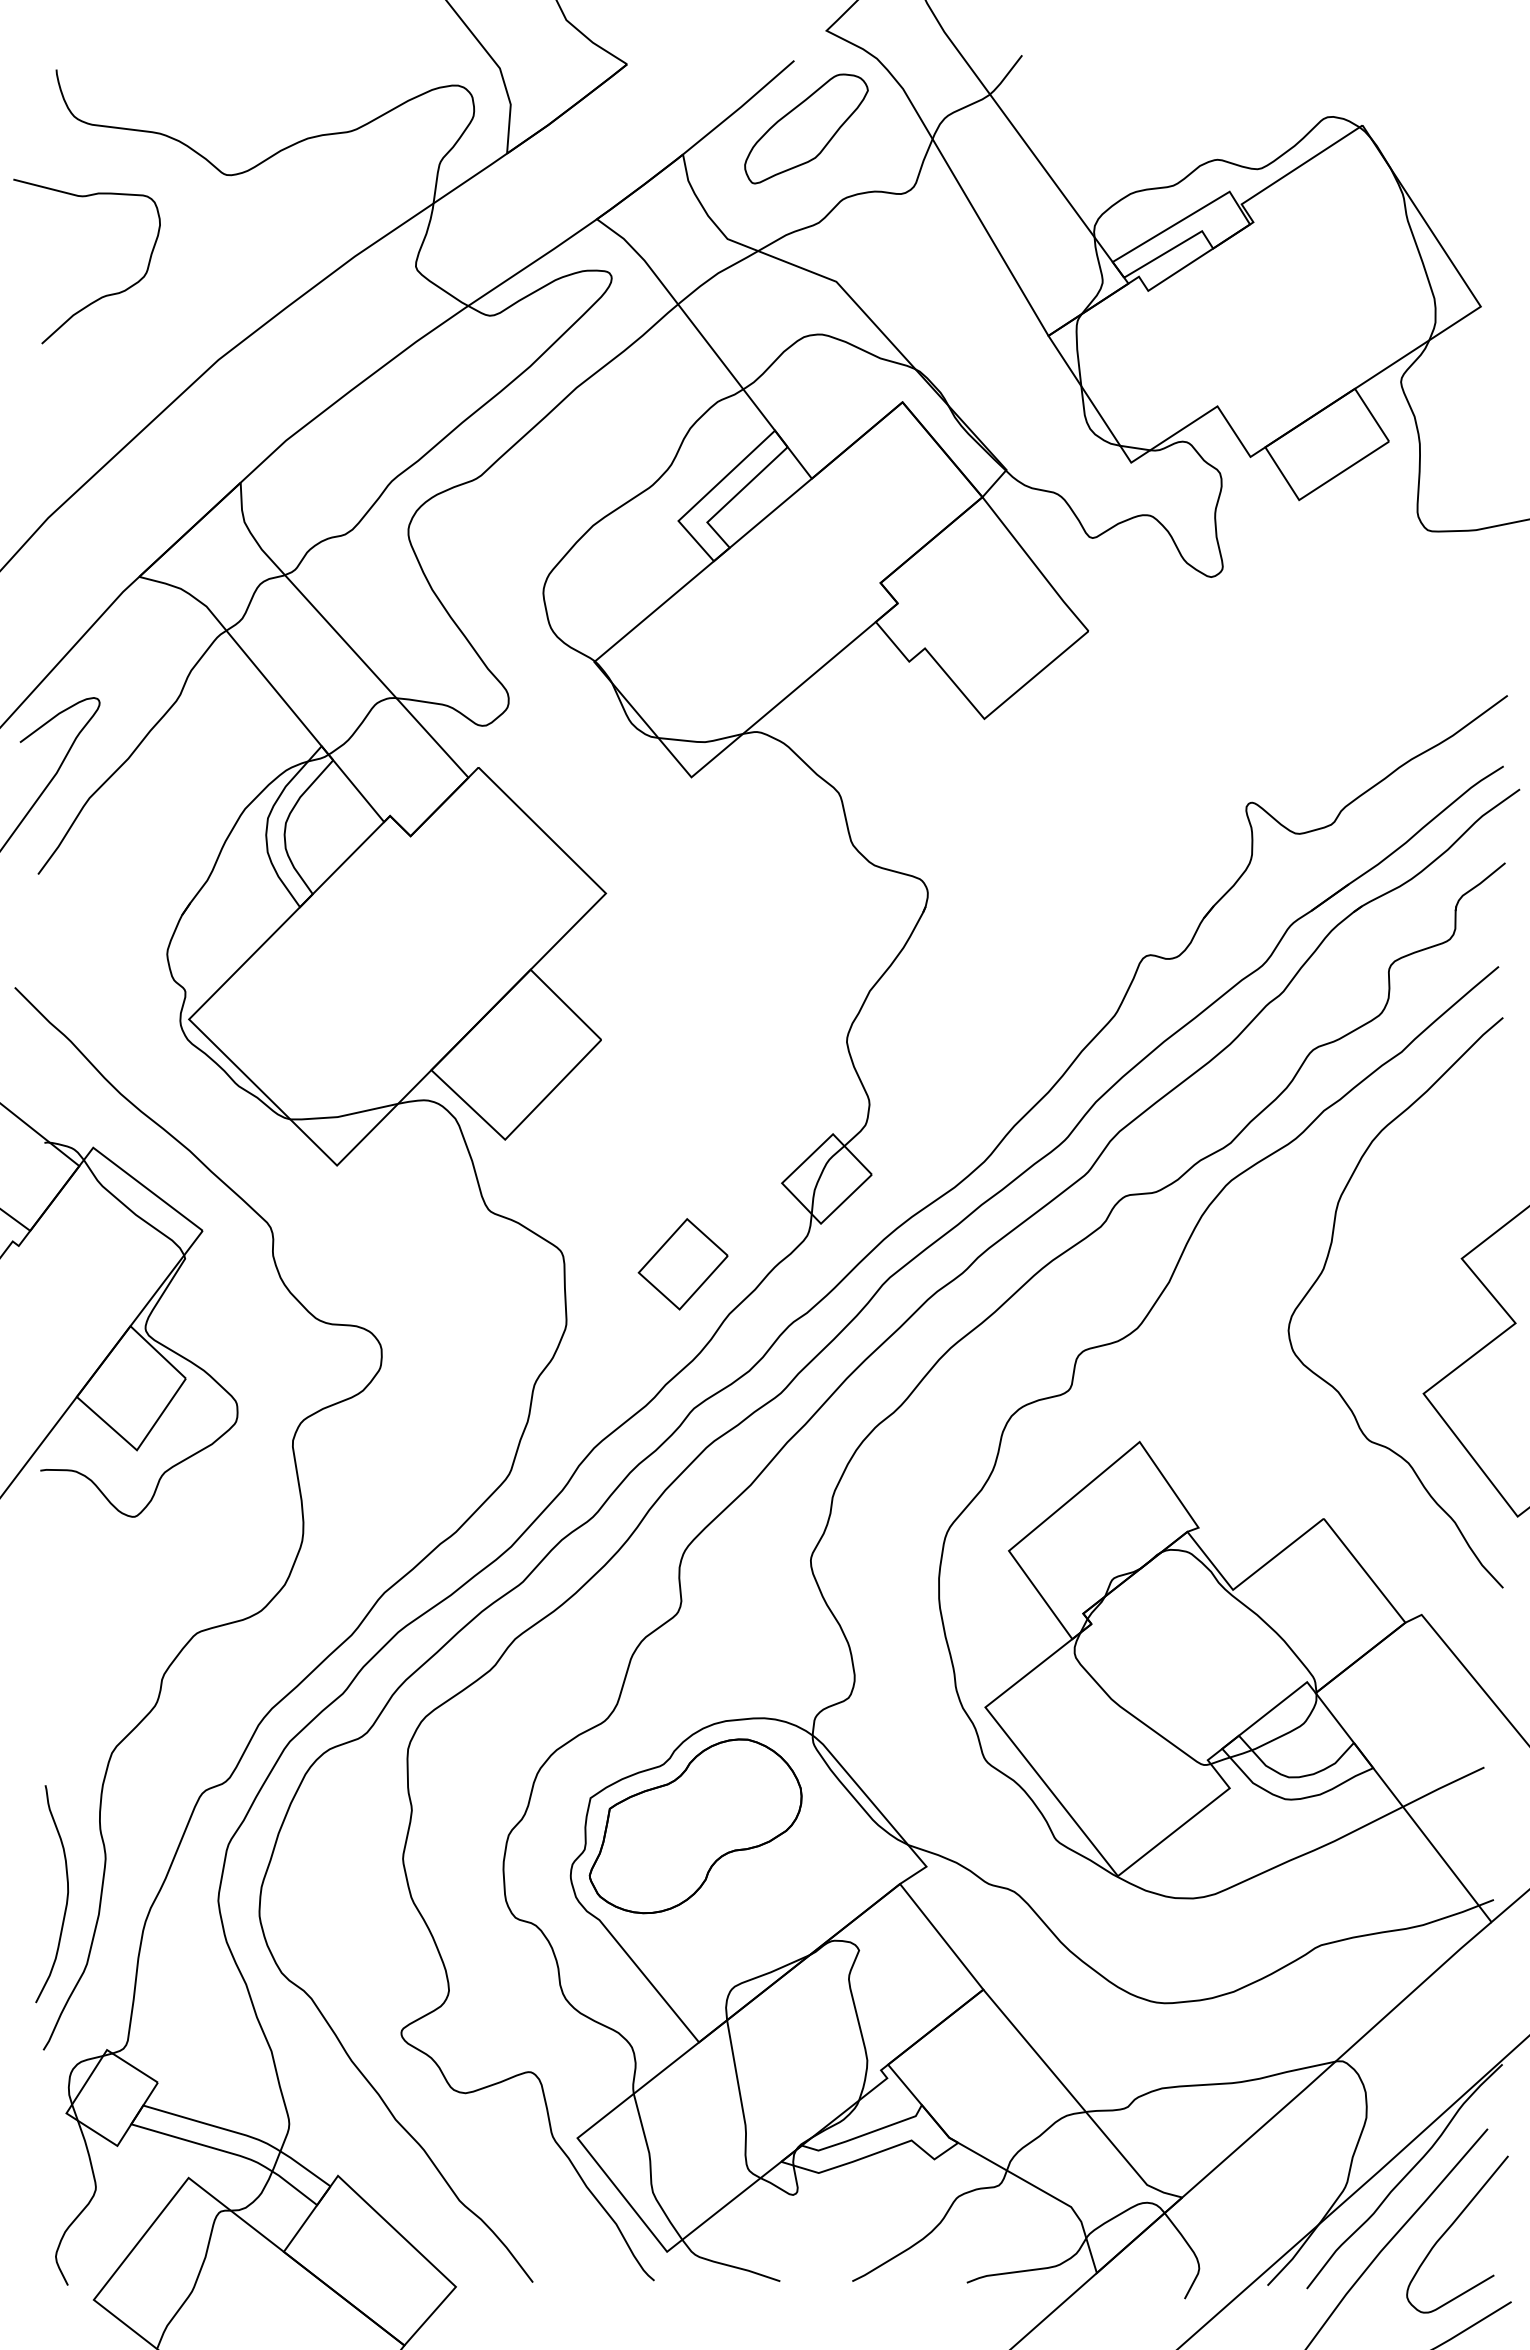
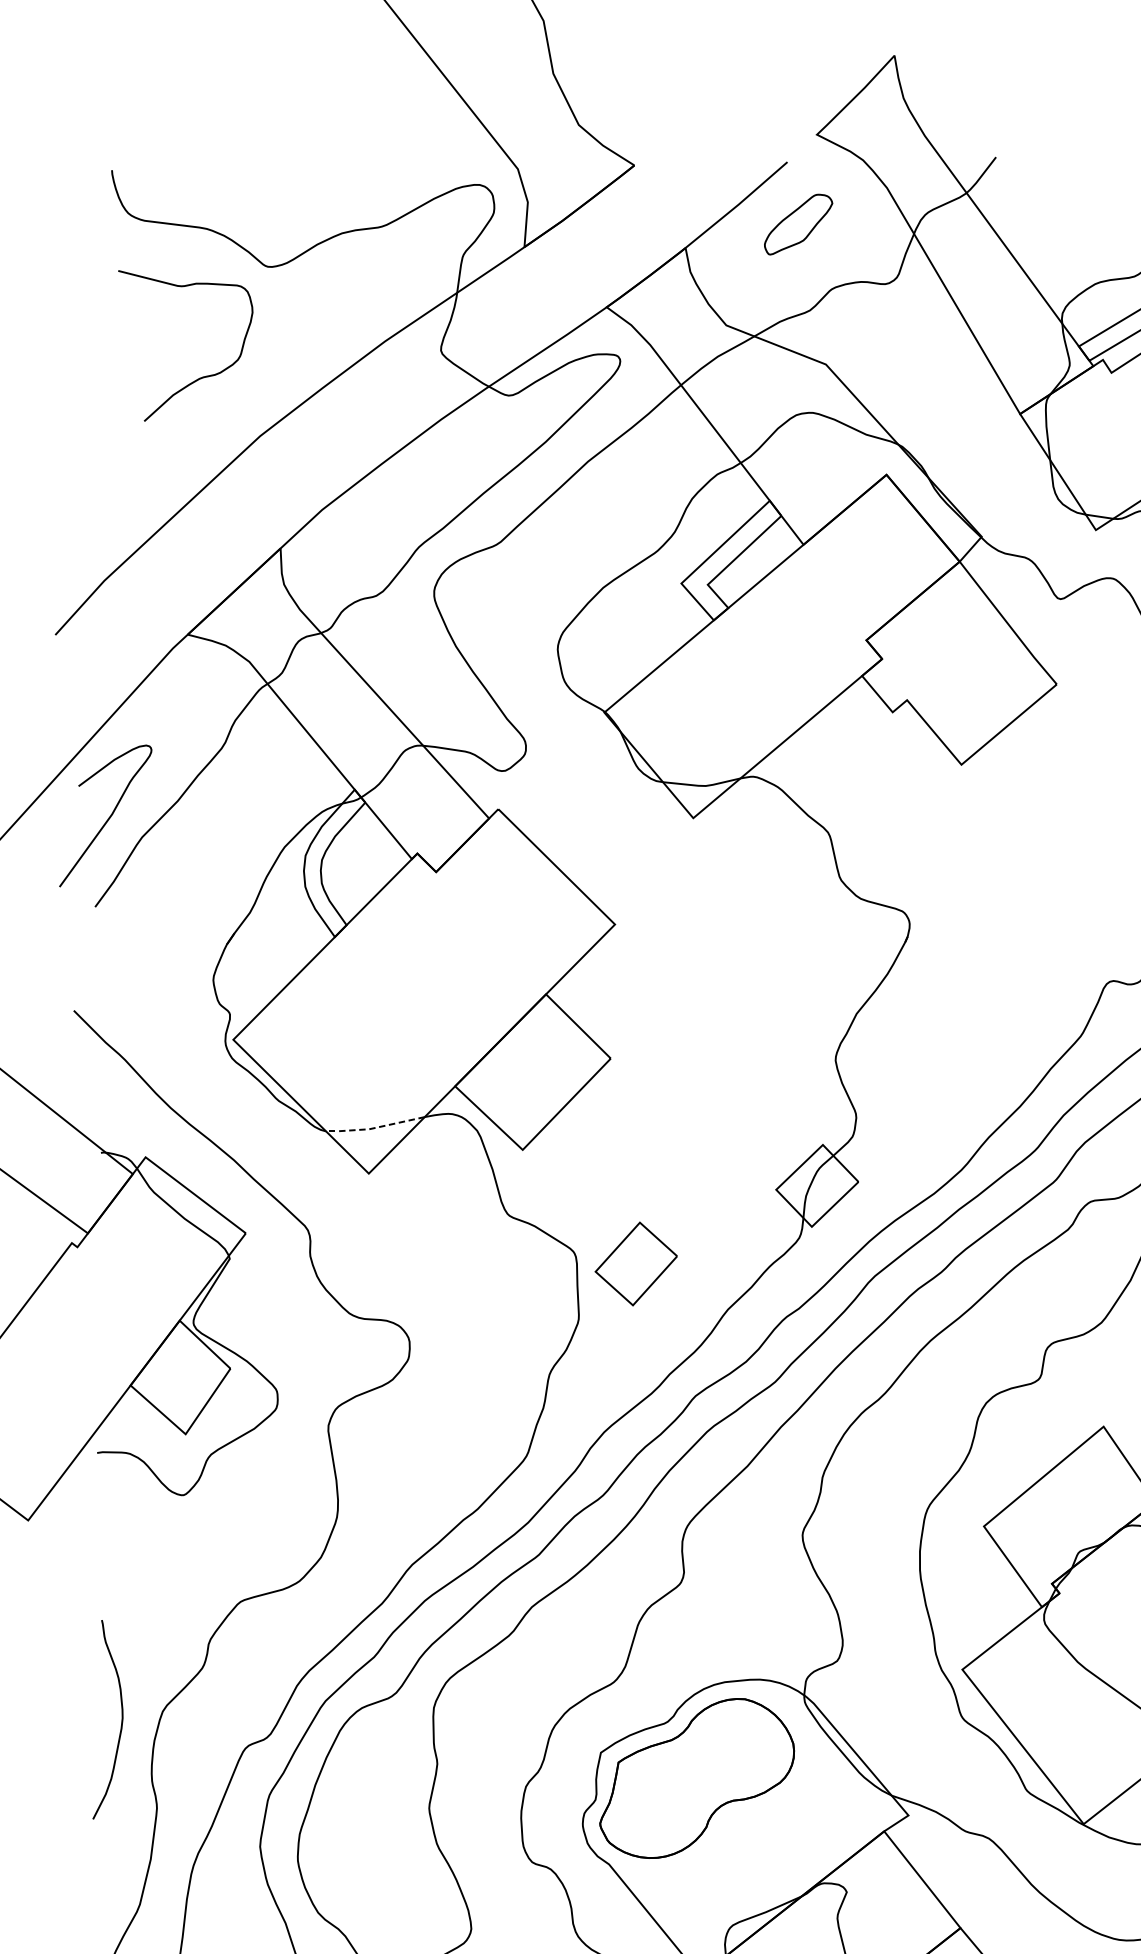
part: (806, 128) -> (798, 224), size x0.6
curve: (101, 296) -> (198, 377), moved
line: (342, 1116) -> (373, 1128), solid -> dashed
part: (682, 1264) -> (635, 1264), moved
curve: (66, 1895) -> (121, 1721), moved

